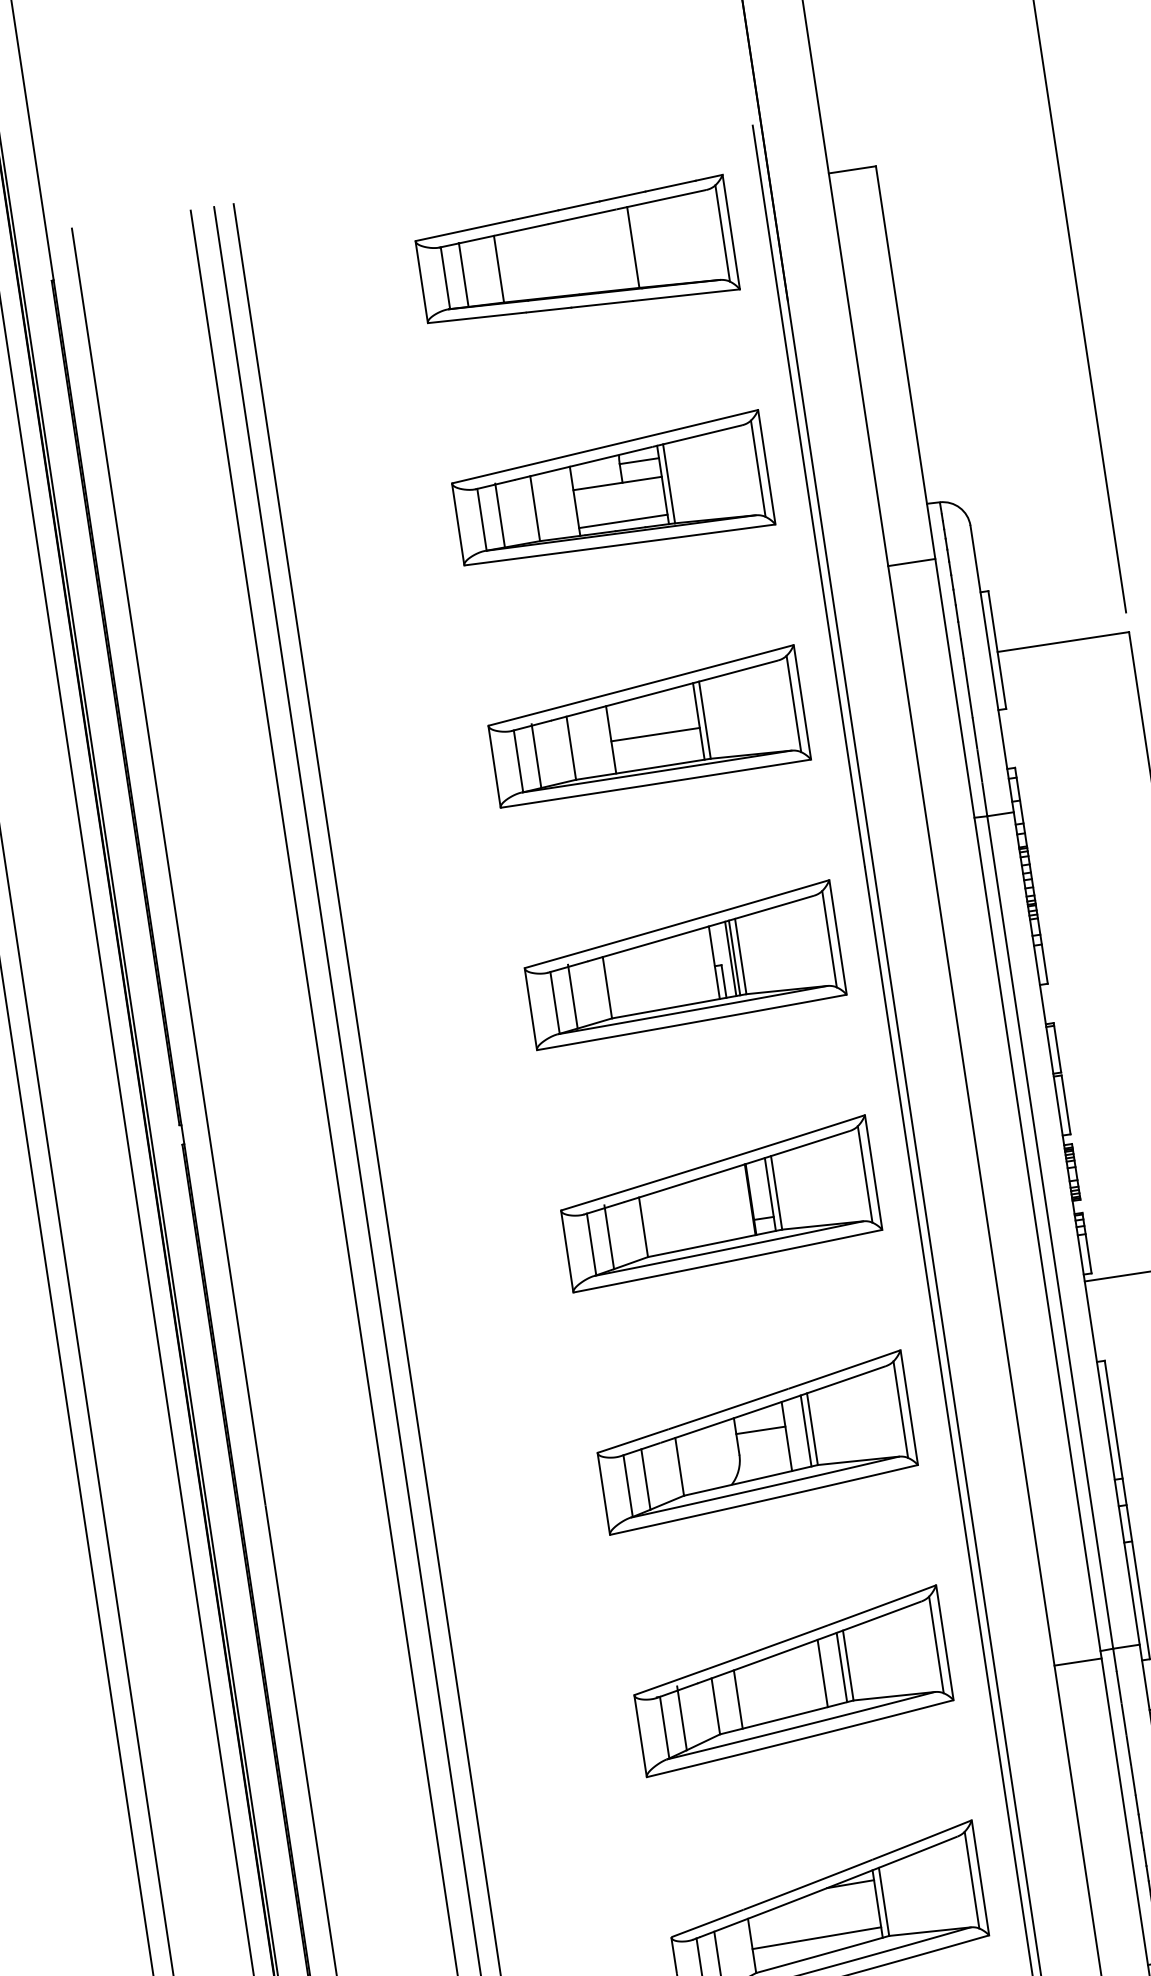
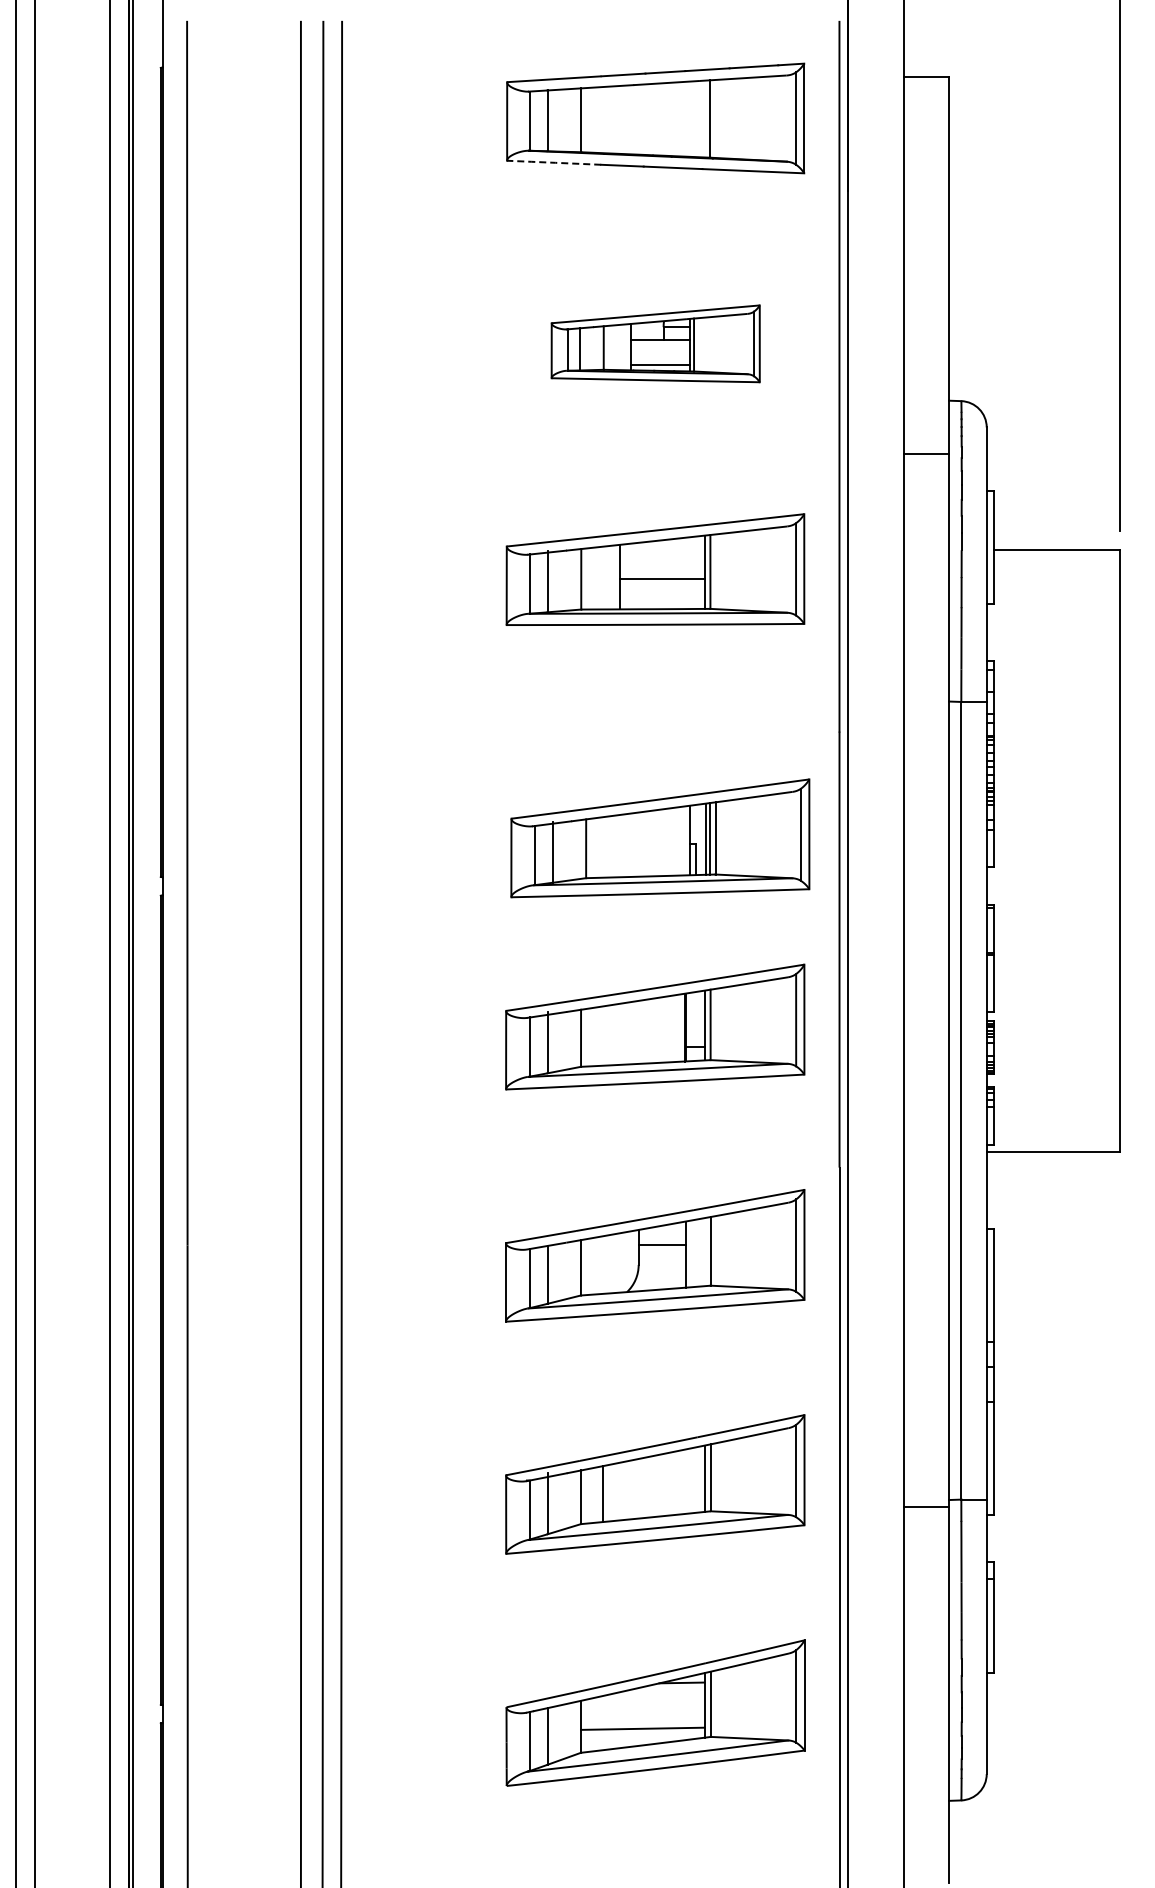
line: (476, 317) -> (553, 162), solid -> dashed
part: (611, 490) -> (655, 343), size x0.7
part: (683, 965) -> (660, 838), moved
line: (806, 1431) -> (704, 1252), removed
line: (822, 1673) -> (685, 1481), removed

